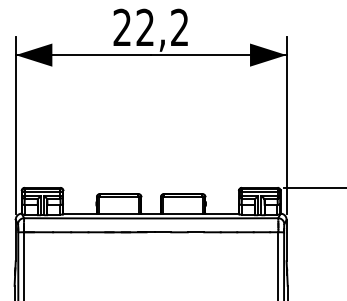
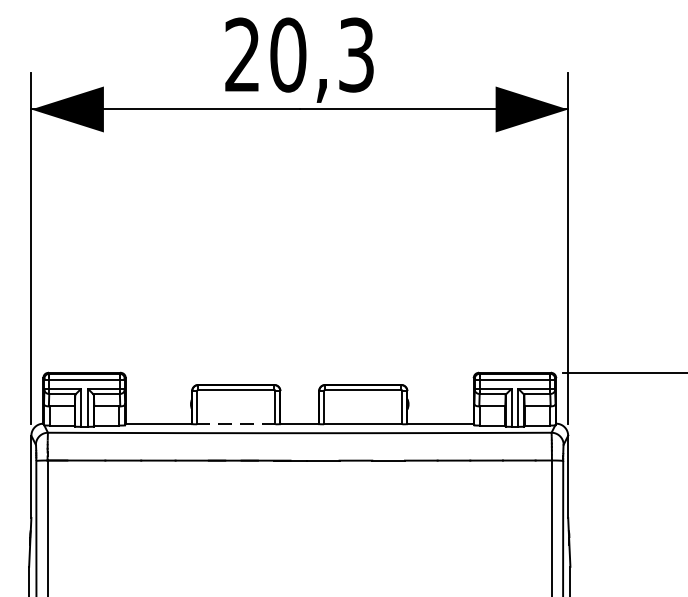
text: (162, 27) -> (322, 54), 22,2 -> 20,3
line: (119, 213) -> (236, 423), solid -> dashed

